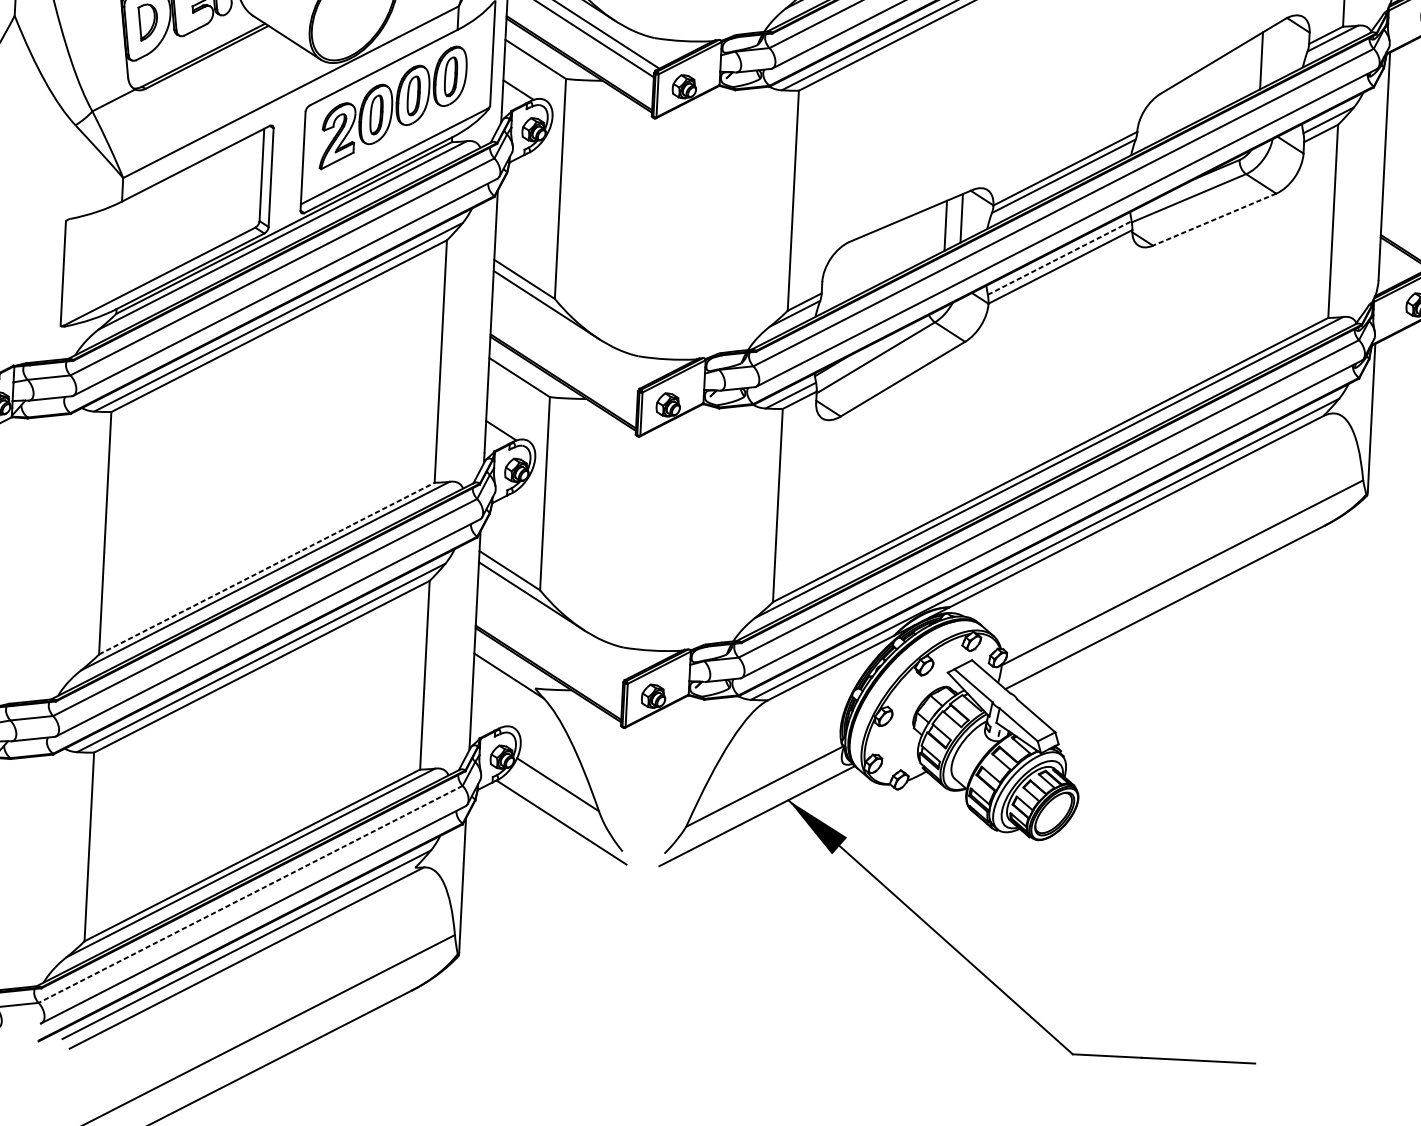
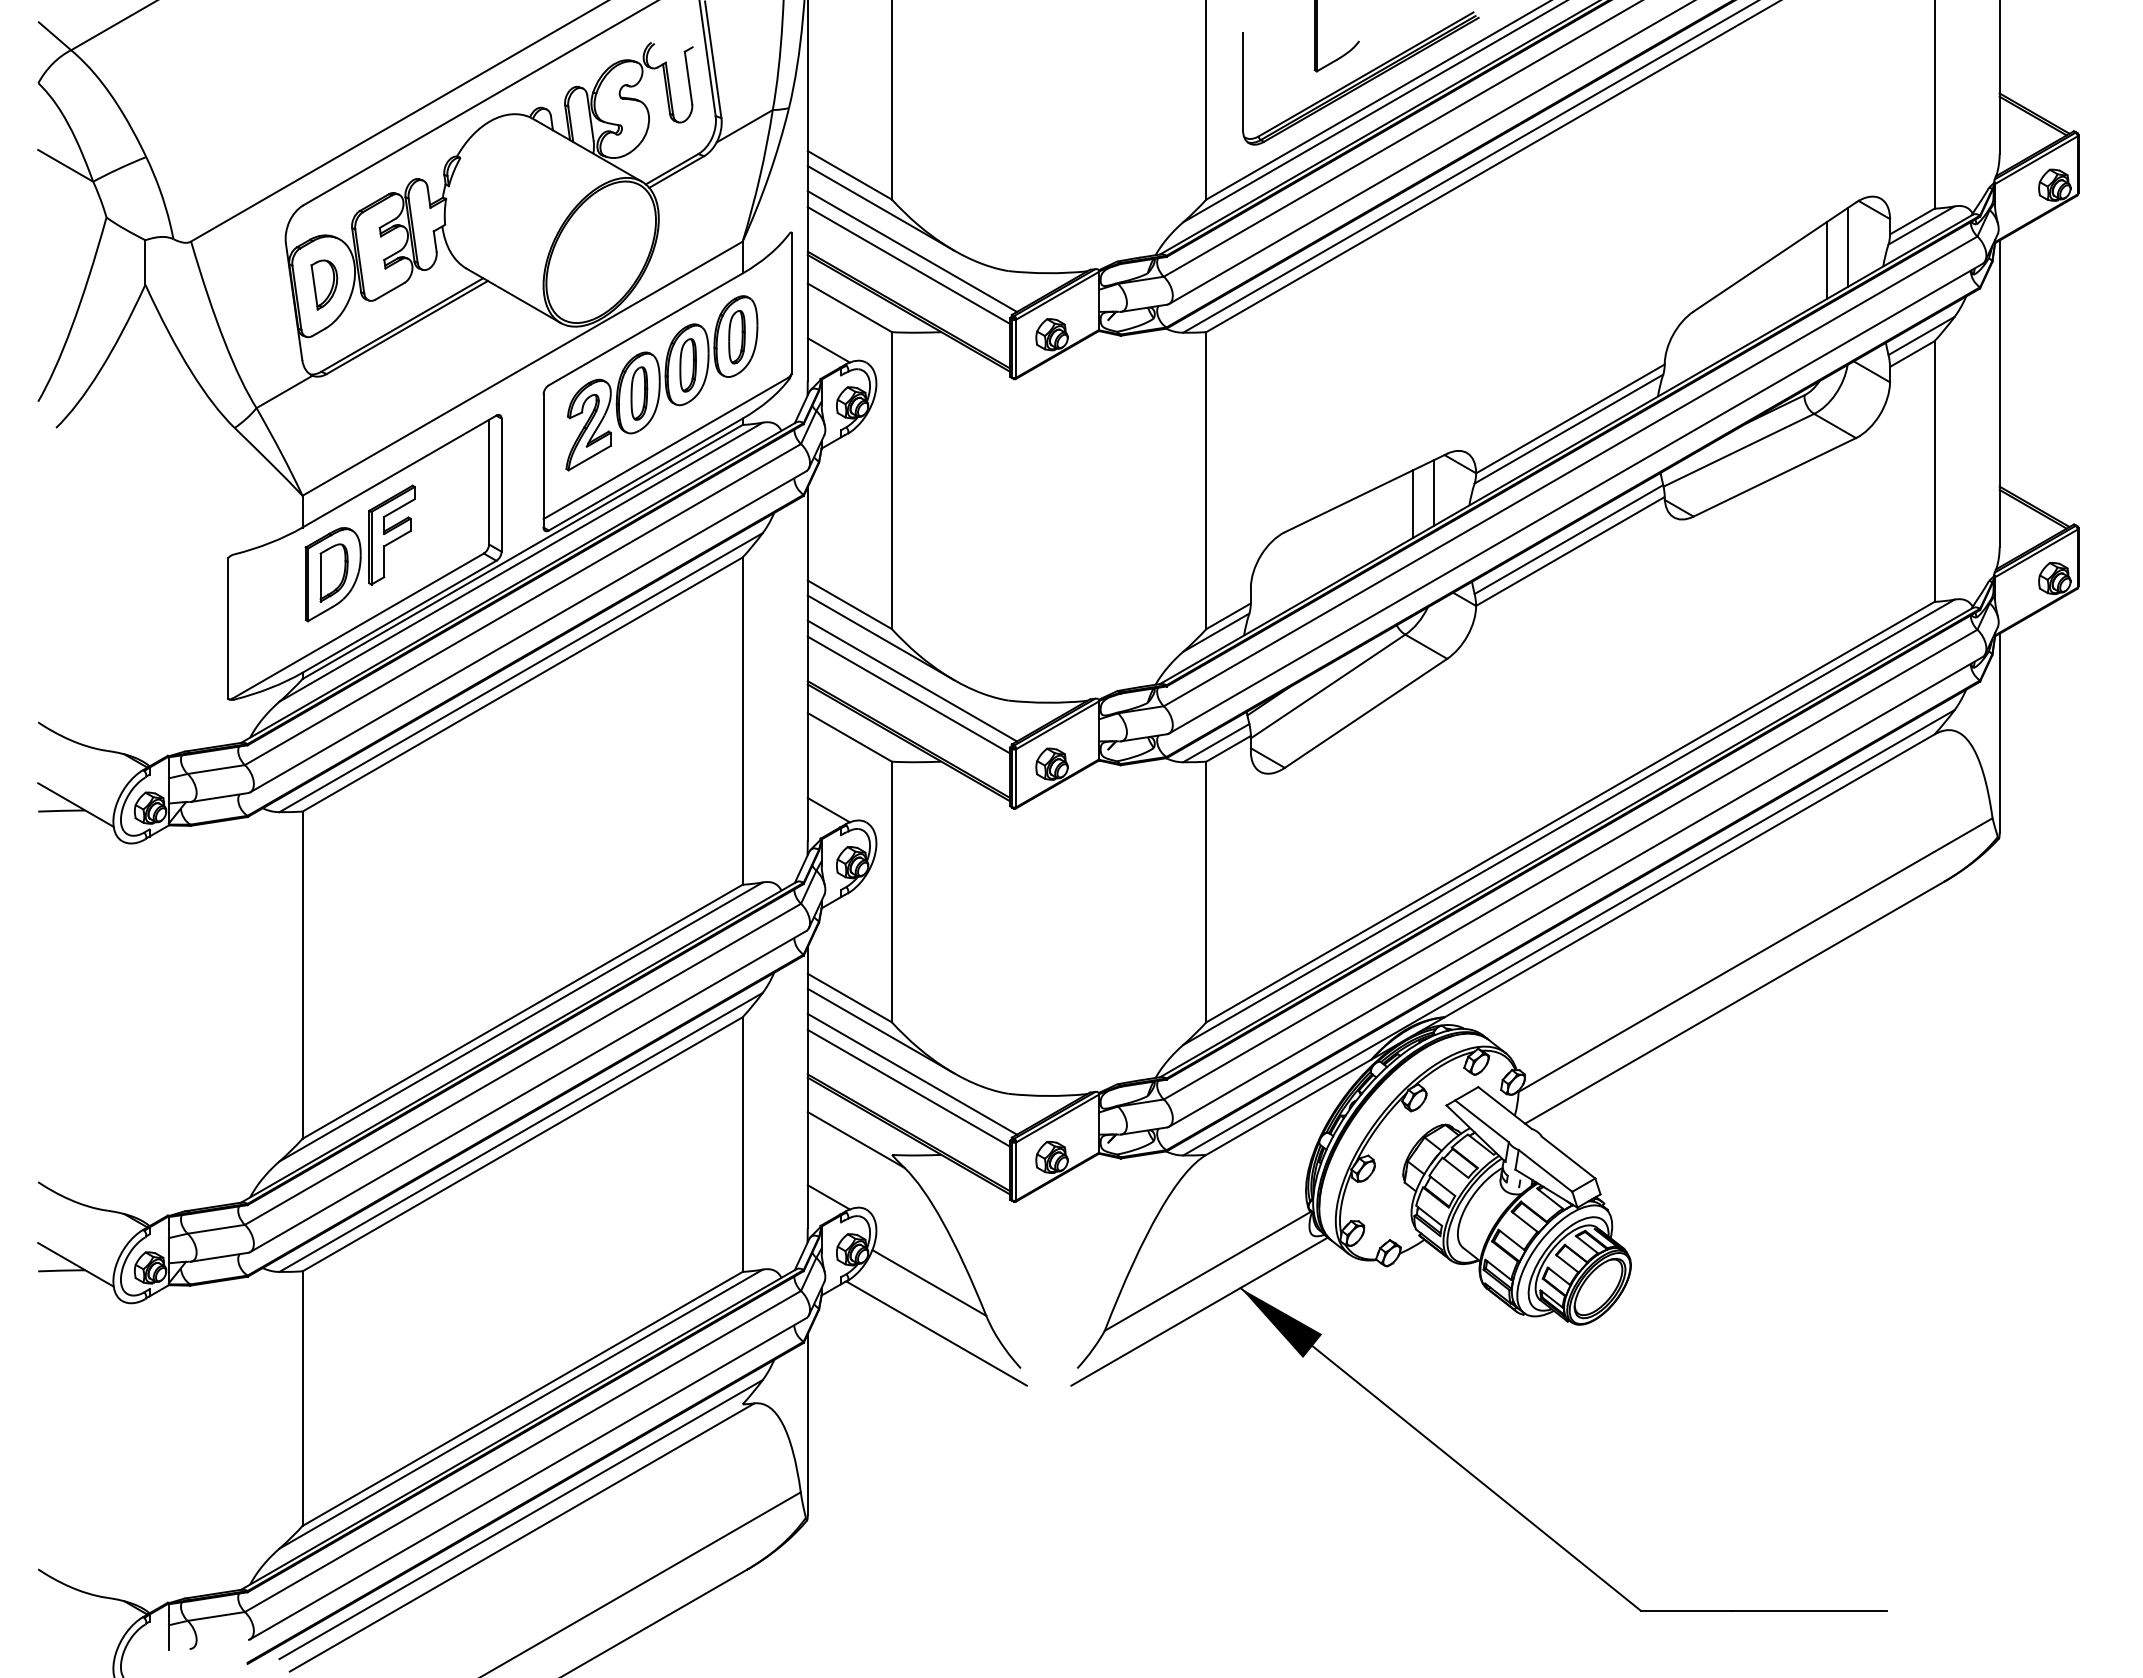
line: (1277, 51) -> (1848, 246), added
line: (1214, 219) -> (1774, 477), dashed -> solid
part: (163, 222) -> (359, 553), added
line: (1059, 257) -> (1568, 539), dashed -> solid
line: (568, 337) -> (912, 680), added
line: (564, 348) -> (908, 694), added
line: (267, 568) -> (523, 1011), dashed -> solid
line: (553, 628) -> (912, 1073), added
line: (549, 639) -> (908, 1087), added
line: (486, 717) -> (828, 1197), added
line: (250, 894) -> (522, 1451), dashed -> solid

